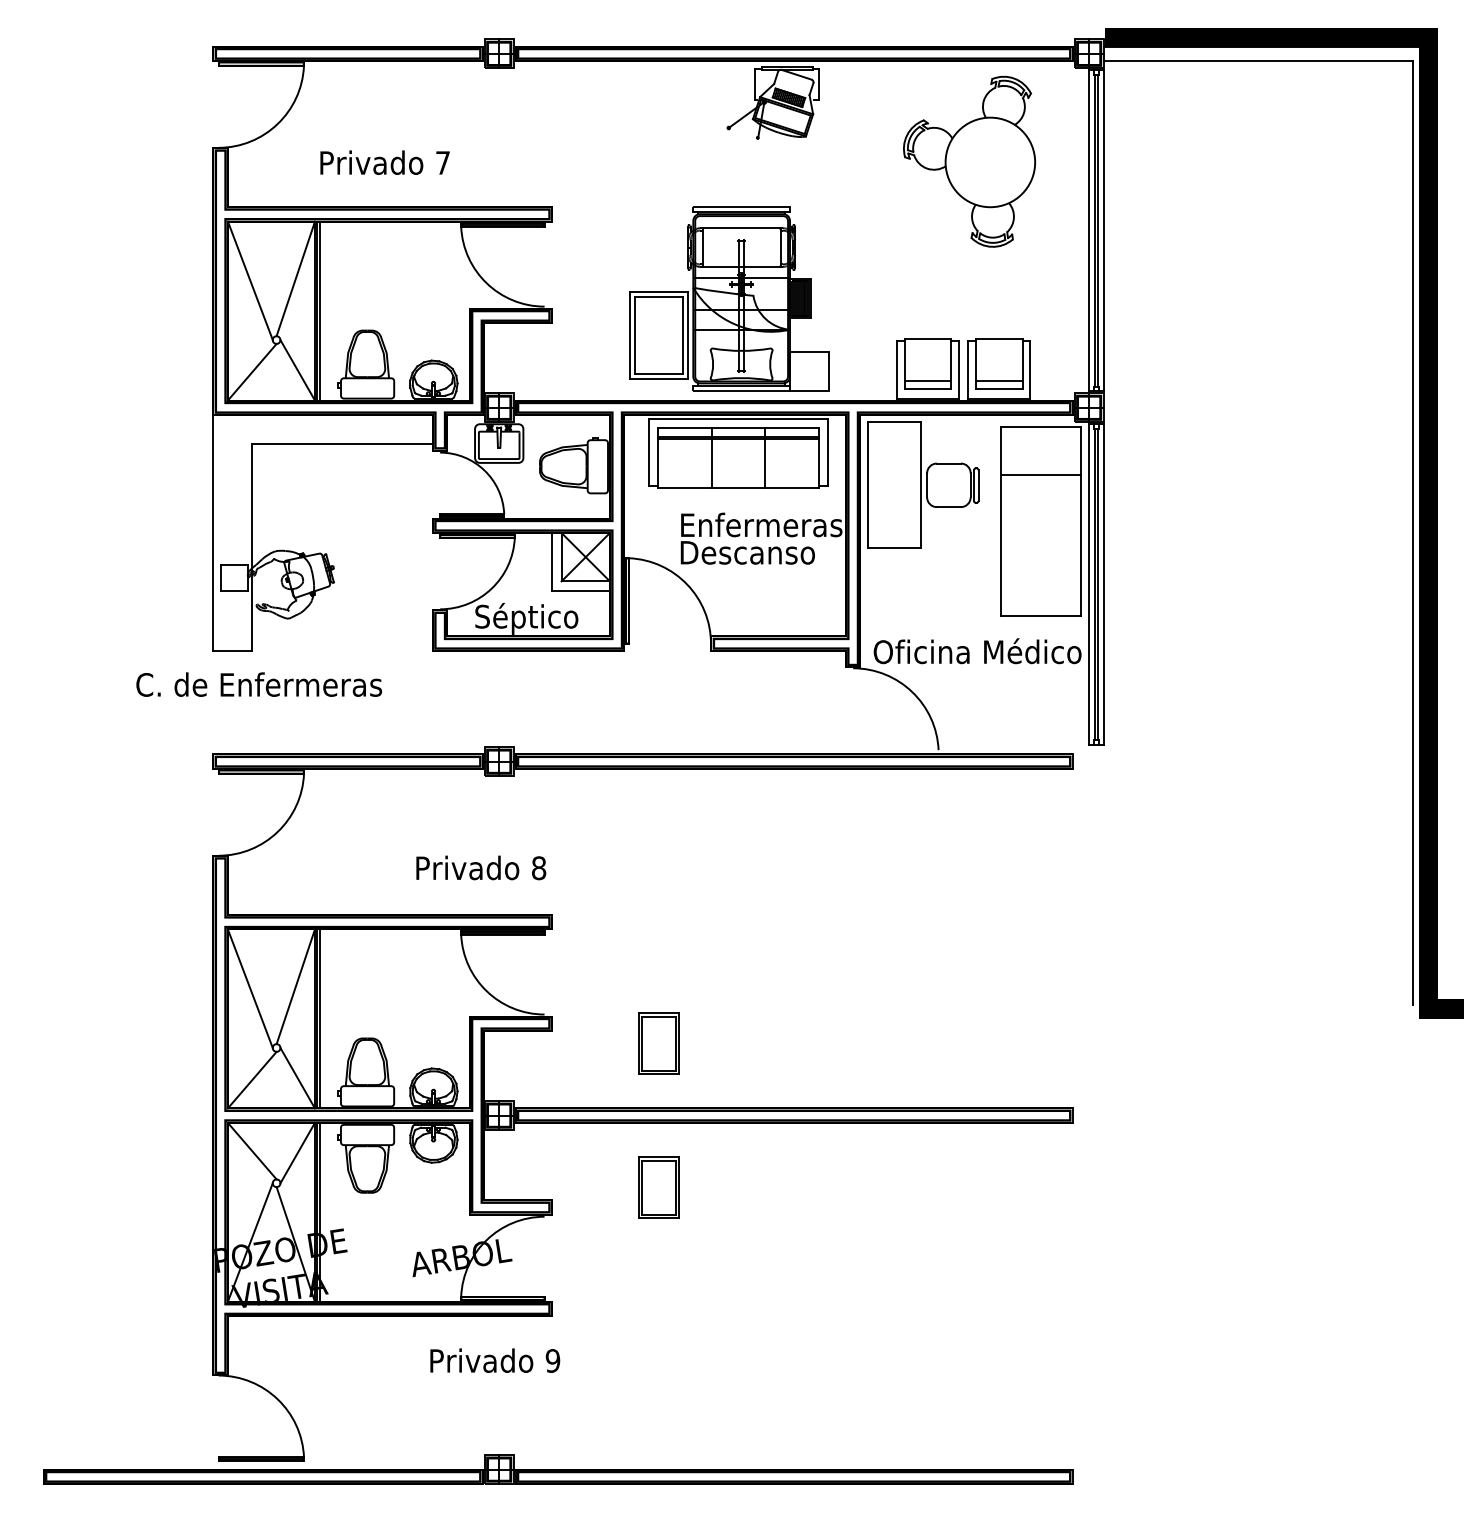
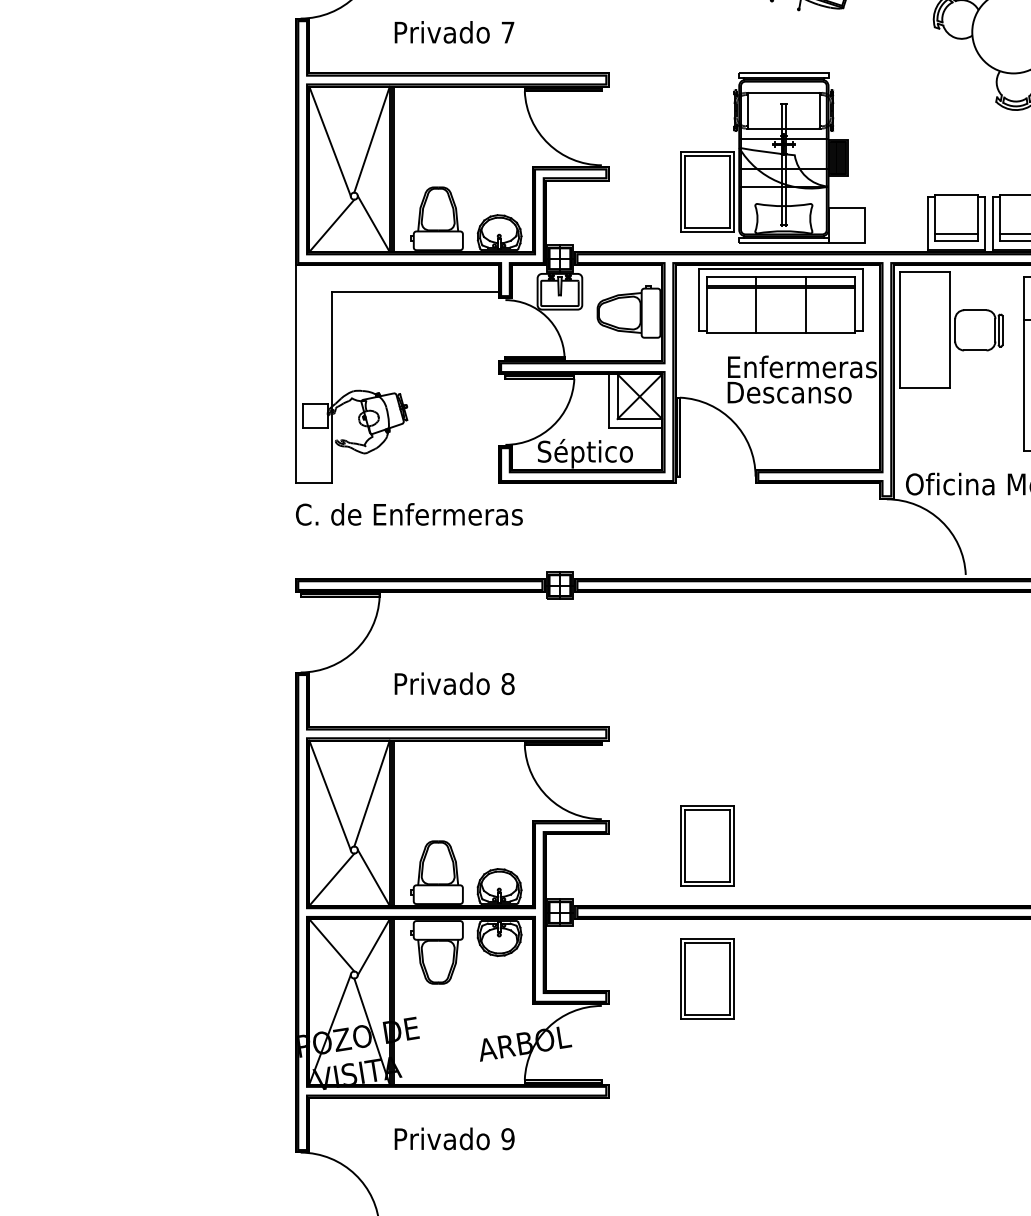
text: (259, 684) -> (409, 514), moved
text: (481, 867) -> (454, 683), moved
part: (658, 1043) -> (707, 845), size x1.43
part: (658, 1187) -> (707, 978), size x1.43
text: (495, 1360) -> (454, 1138), moved

